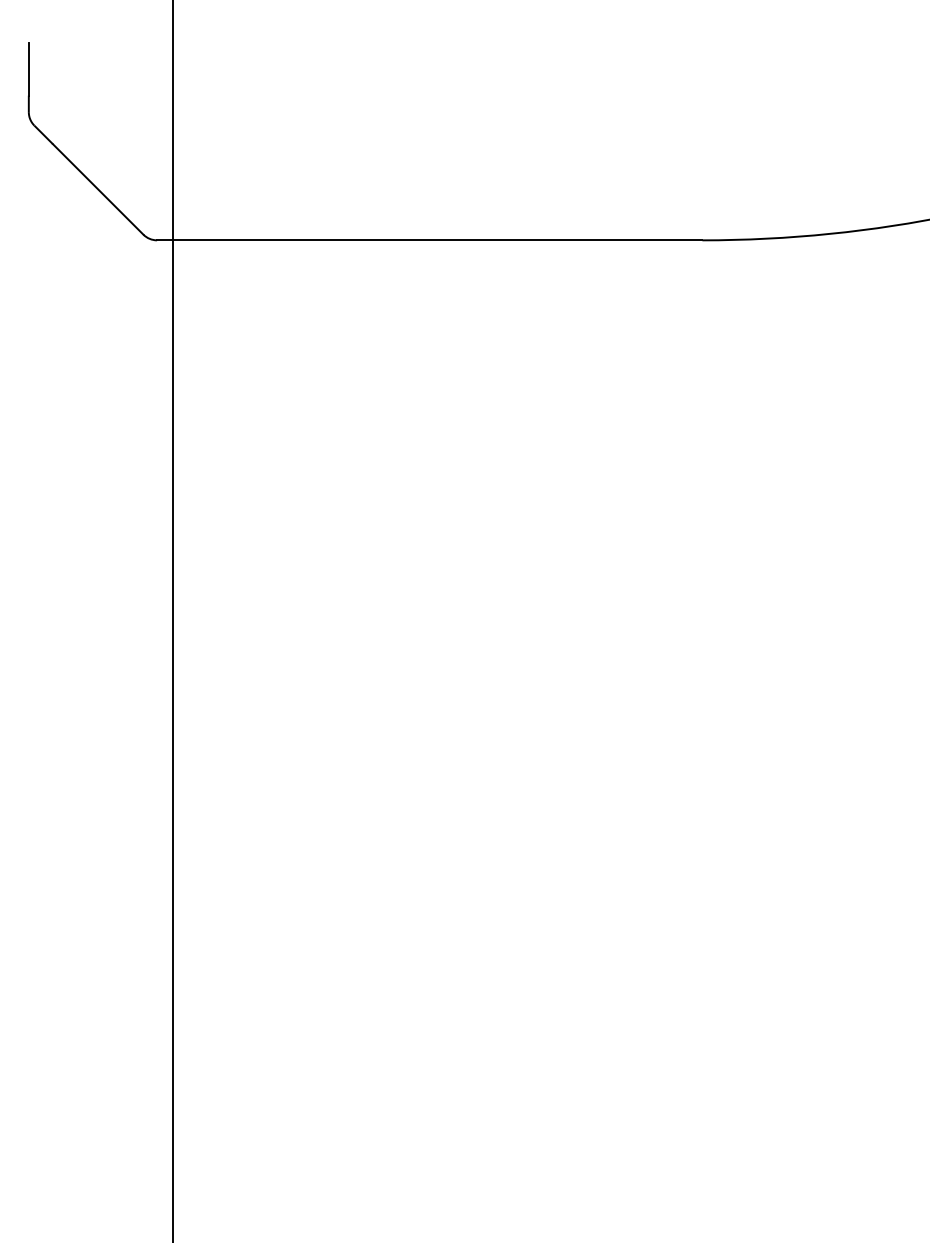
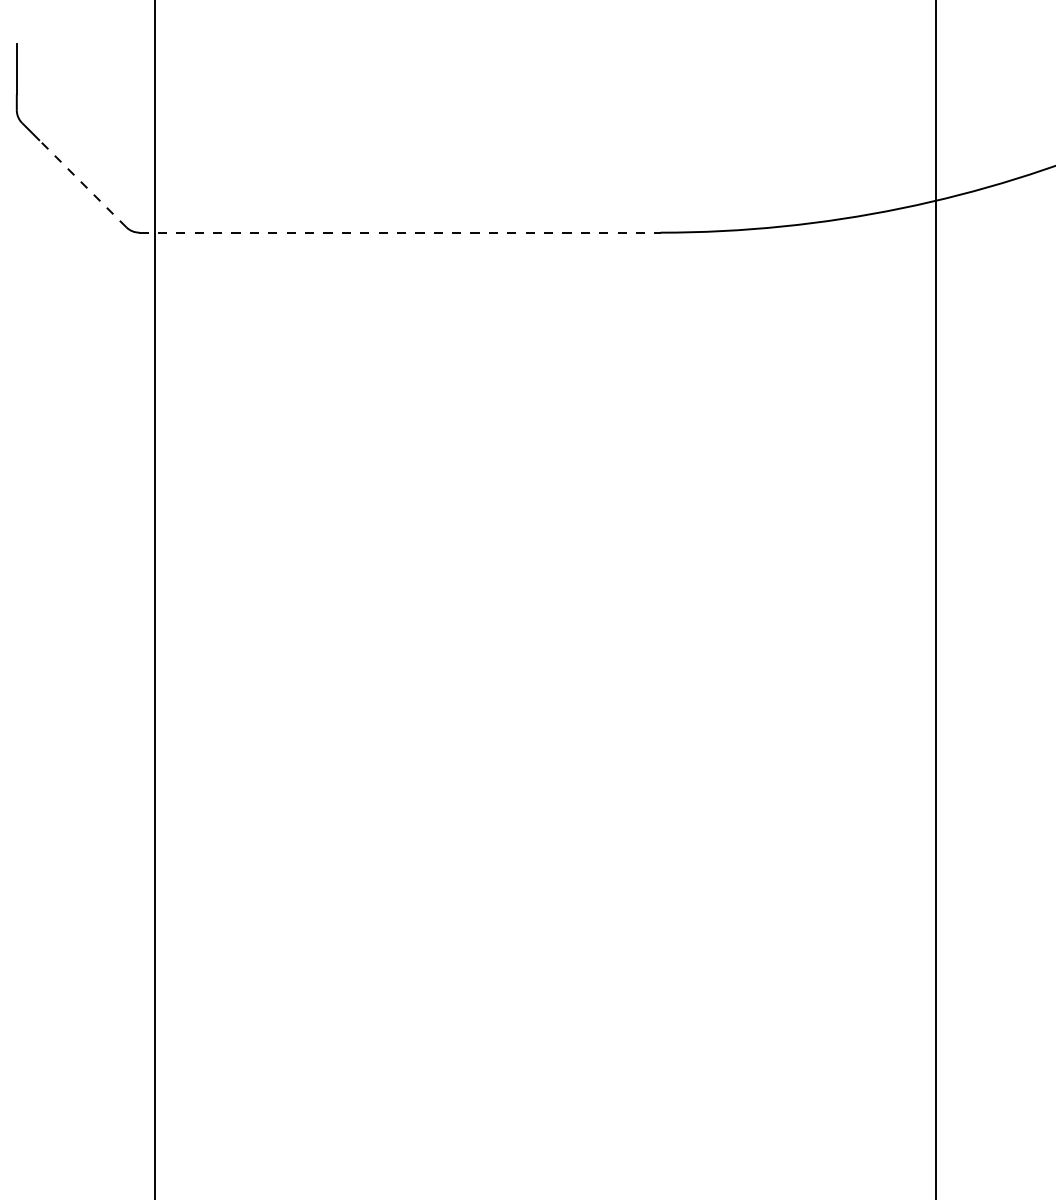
line: (97, 188) -> (82, 183), solid -> dashed
line: (429, 240) -> (399, 232), solid -> dashed

